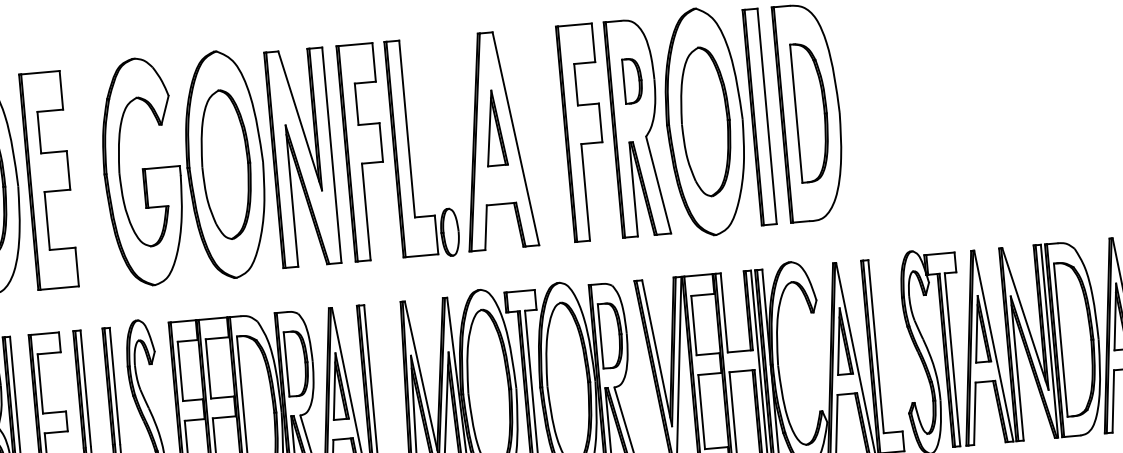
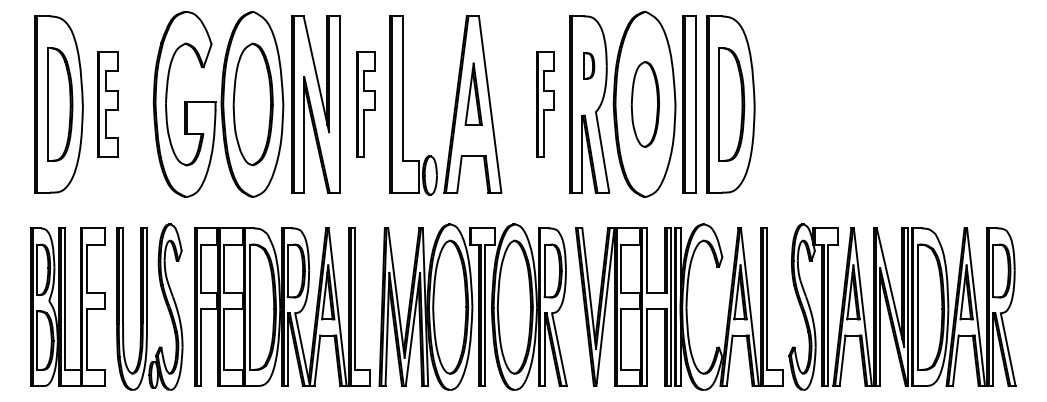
part: (633, 80) -> (589, 65), size x0.7
part: (705, 121) -> (645, 104), size x0.7
part: (583, 132) -> (545, 104), size x0.6
part: (363, 152) -> (365, 104), size x0.6
part: (49, 180) -> (108, 104), size x0.6

